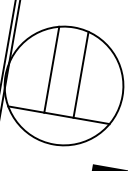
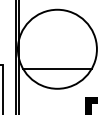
line: (51, 70) -> (47, 40), removed
line: (81, 75) -> (67, 40), removed

